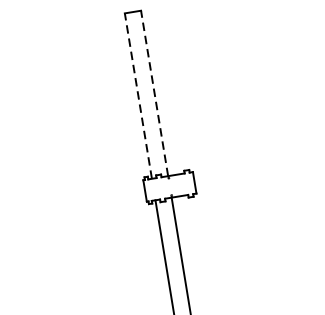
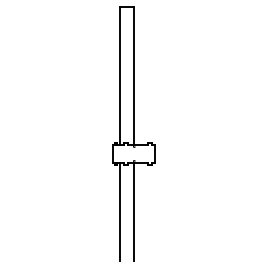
line: (155, 93) -> (134, 76), dashed -> solid
line: (138, 96) -> (120, 76), dashed -> solid

